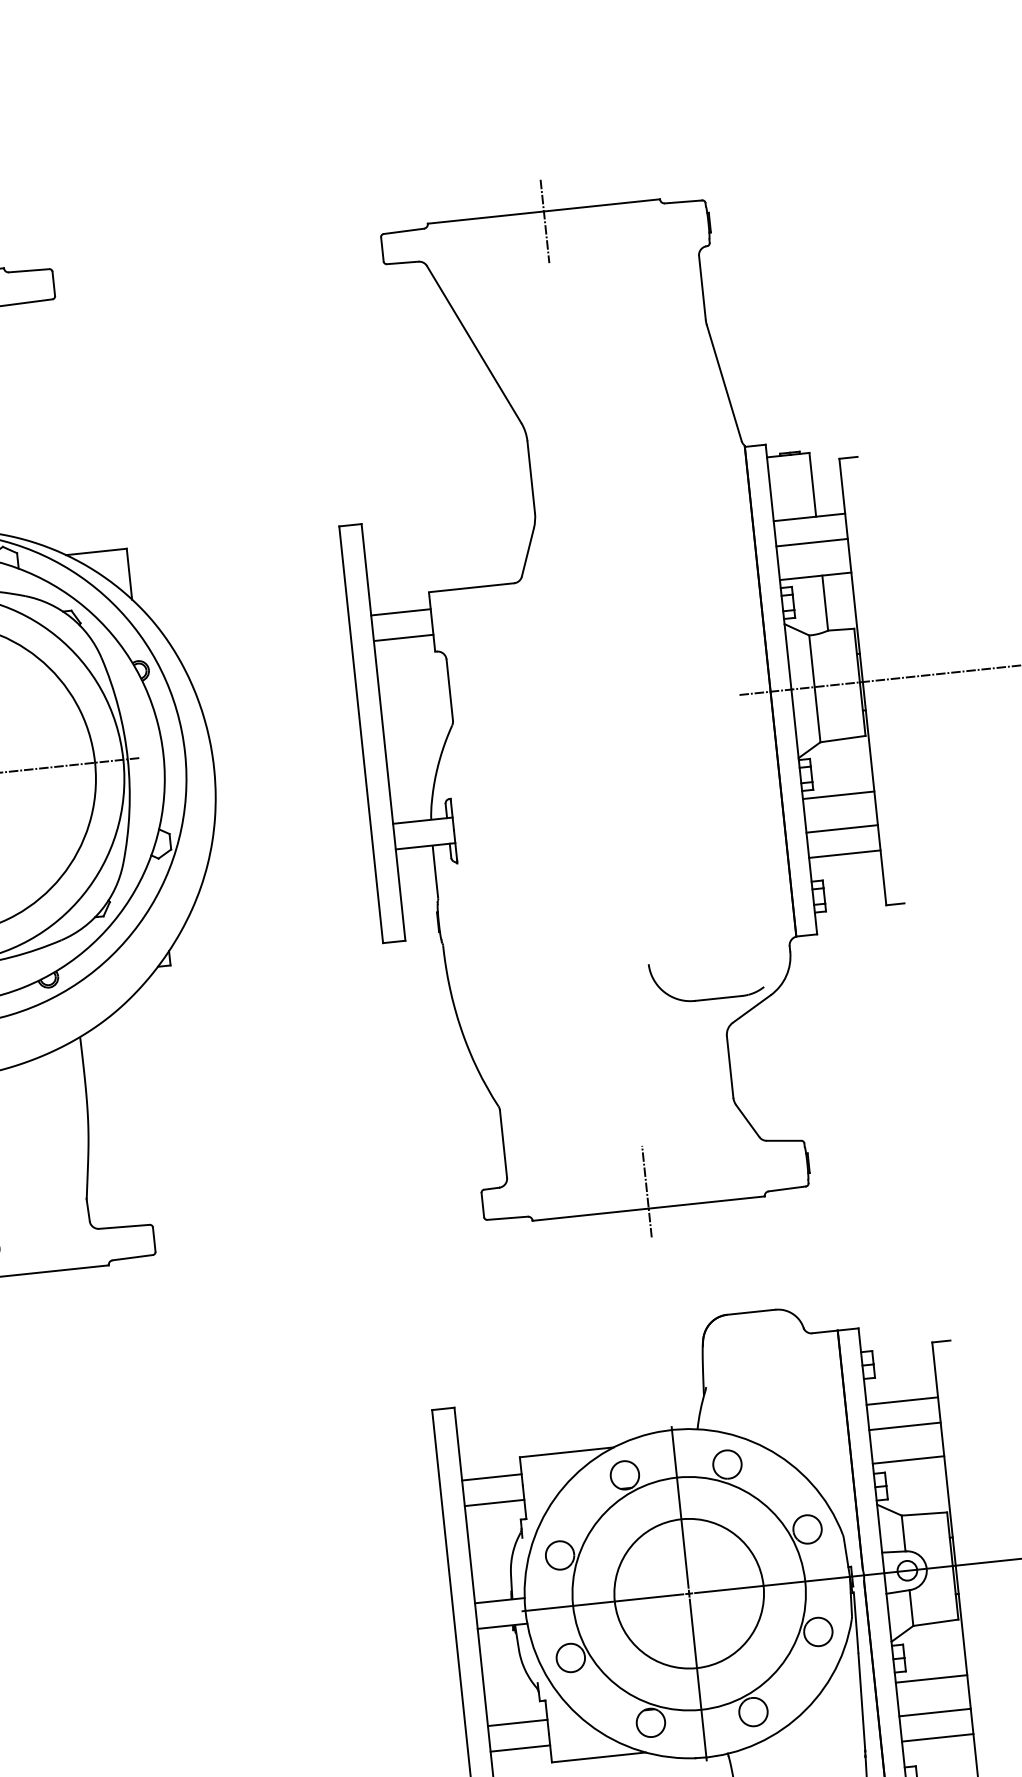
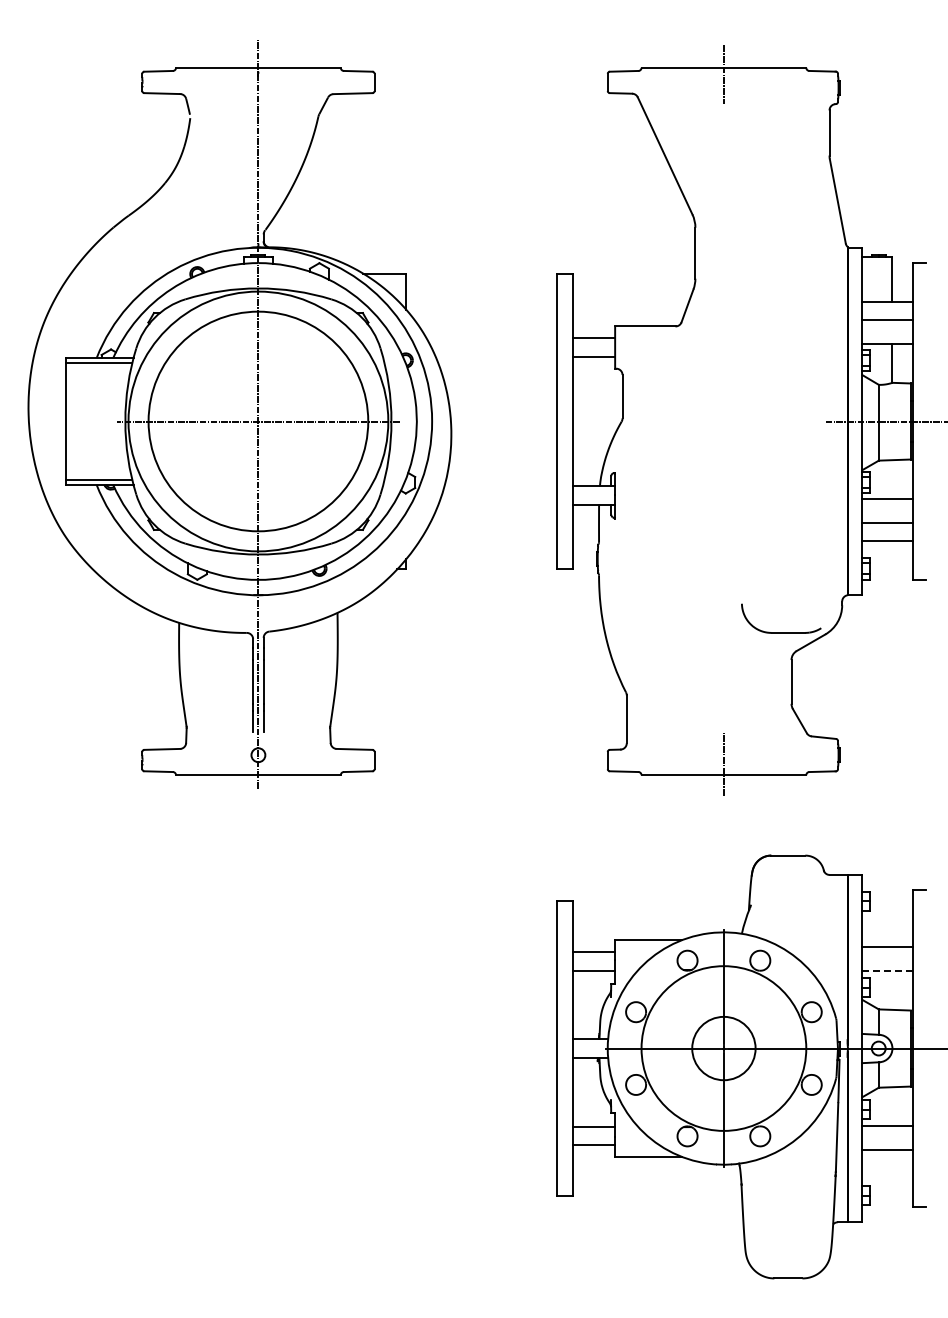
line: (902, 1401) -> (887, 929), removed
line: (909, 1459) -> (888, 970), solid -> dashed
circle: (688, 1593) -> (723, 1048), size x0.6
line: (937, 1738) -> (887, 1168), removed

